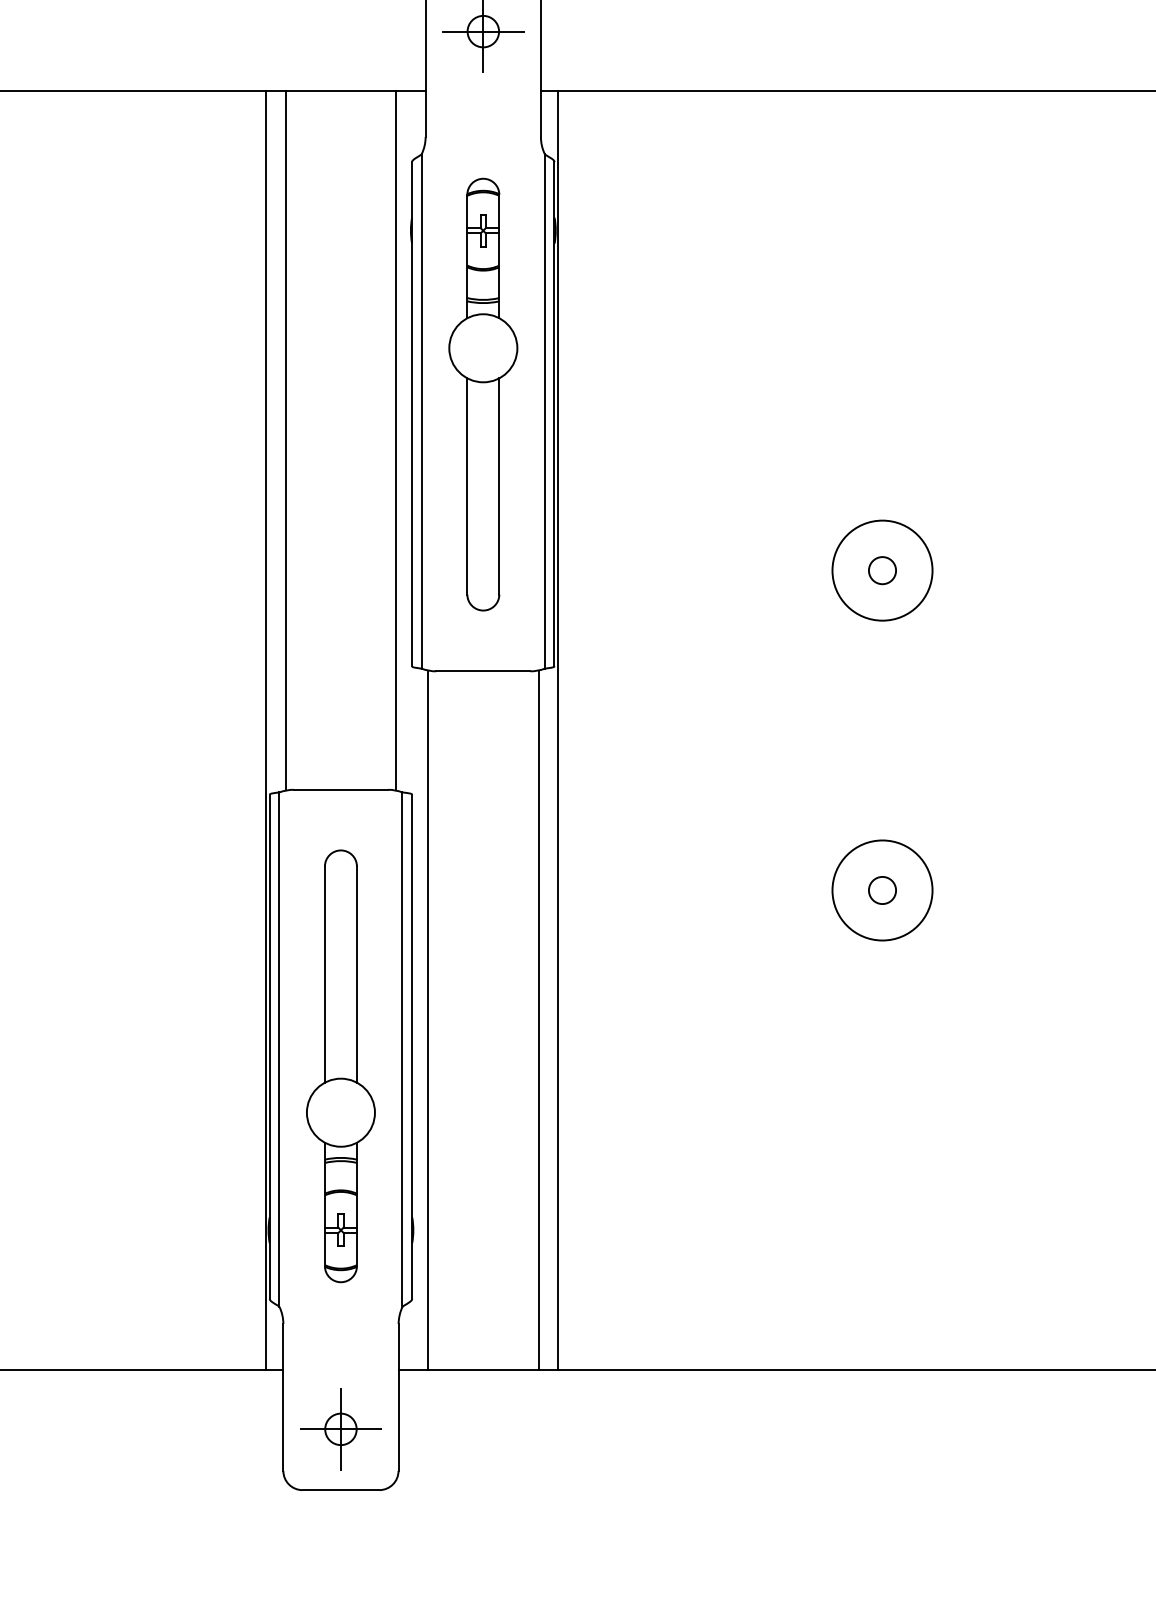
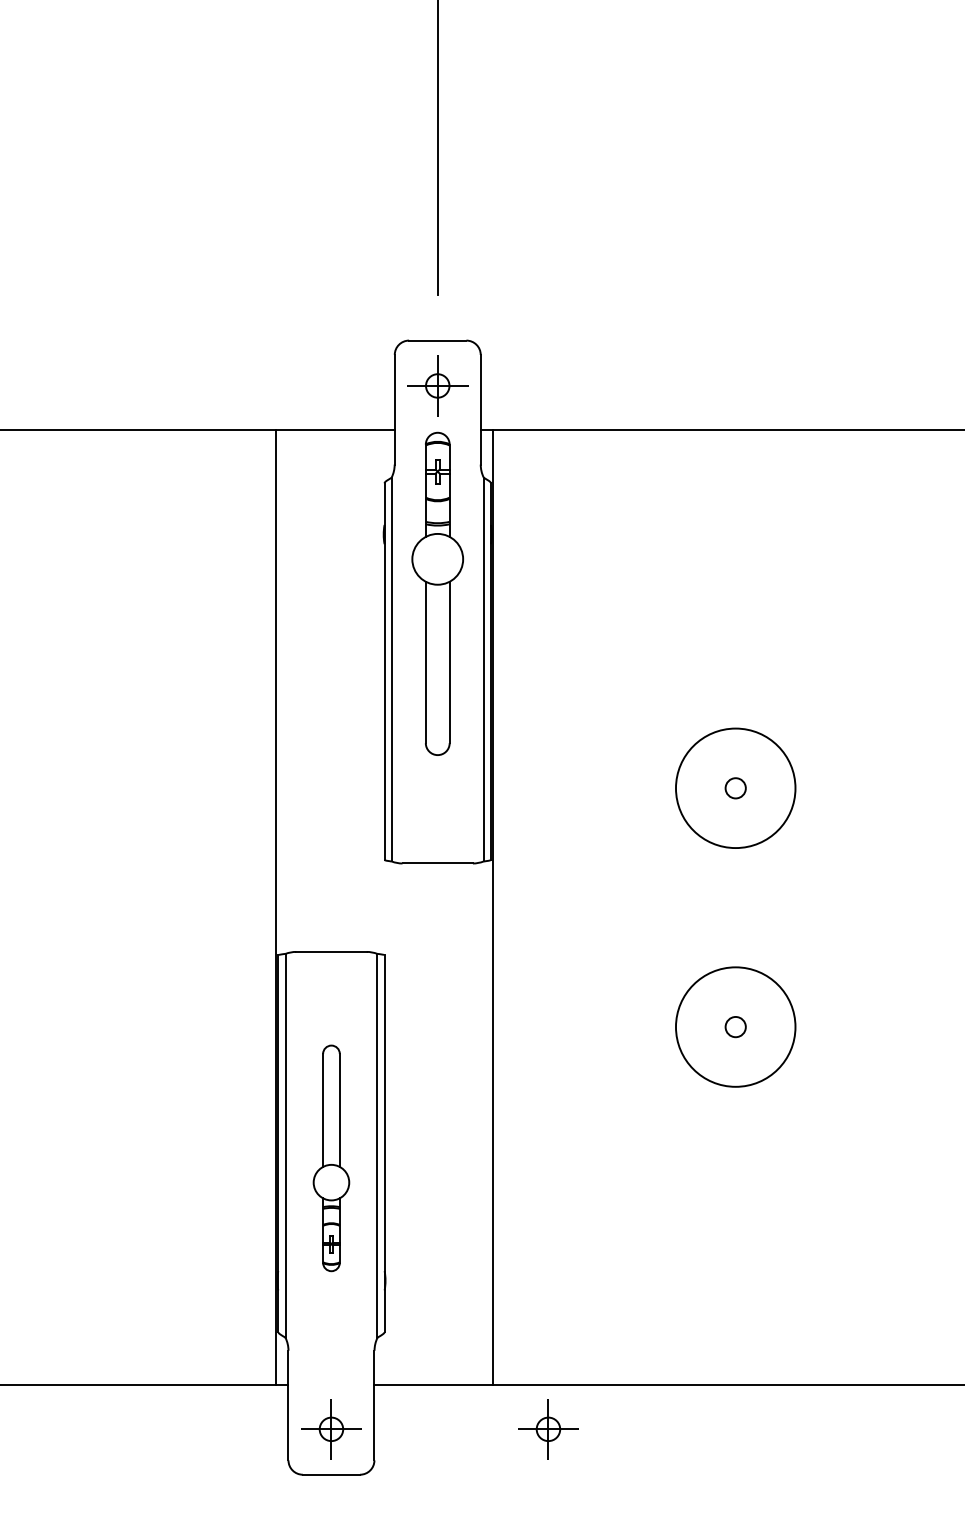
part: (482, 394) -> (437, 593), moved
line: (286, 439) -> (290, 690), removed
line: (395, 439) -> (372, 690), removed
circle: (882, 569) -> (735, 787), size x1.6
circle: (882, 889) -> (735, 1026), size x1.6
line: (428, 1020) -> (396, 1124), removed
line: (539, 1020) -> (479, 1124), removed
part: (340, 1066) -> (331, 1158), size x0.7
part: (631, 1429) -> (548, 1429), added

